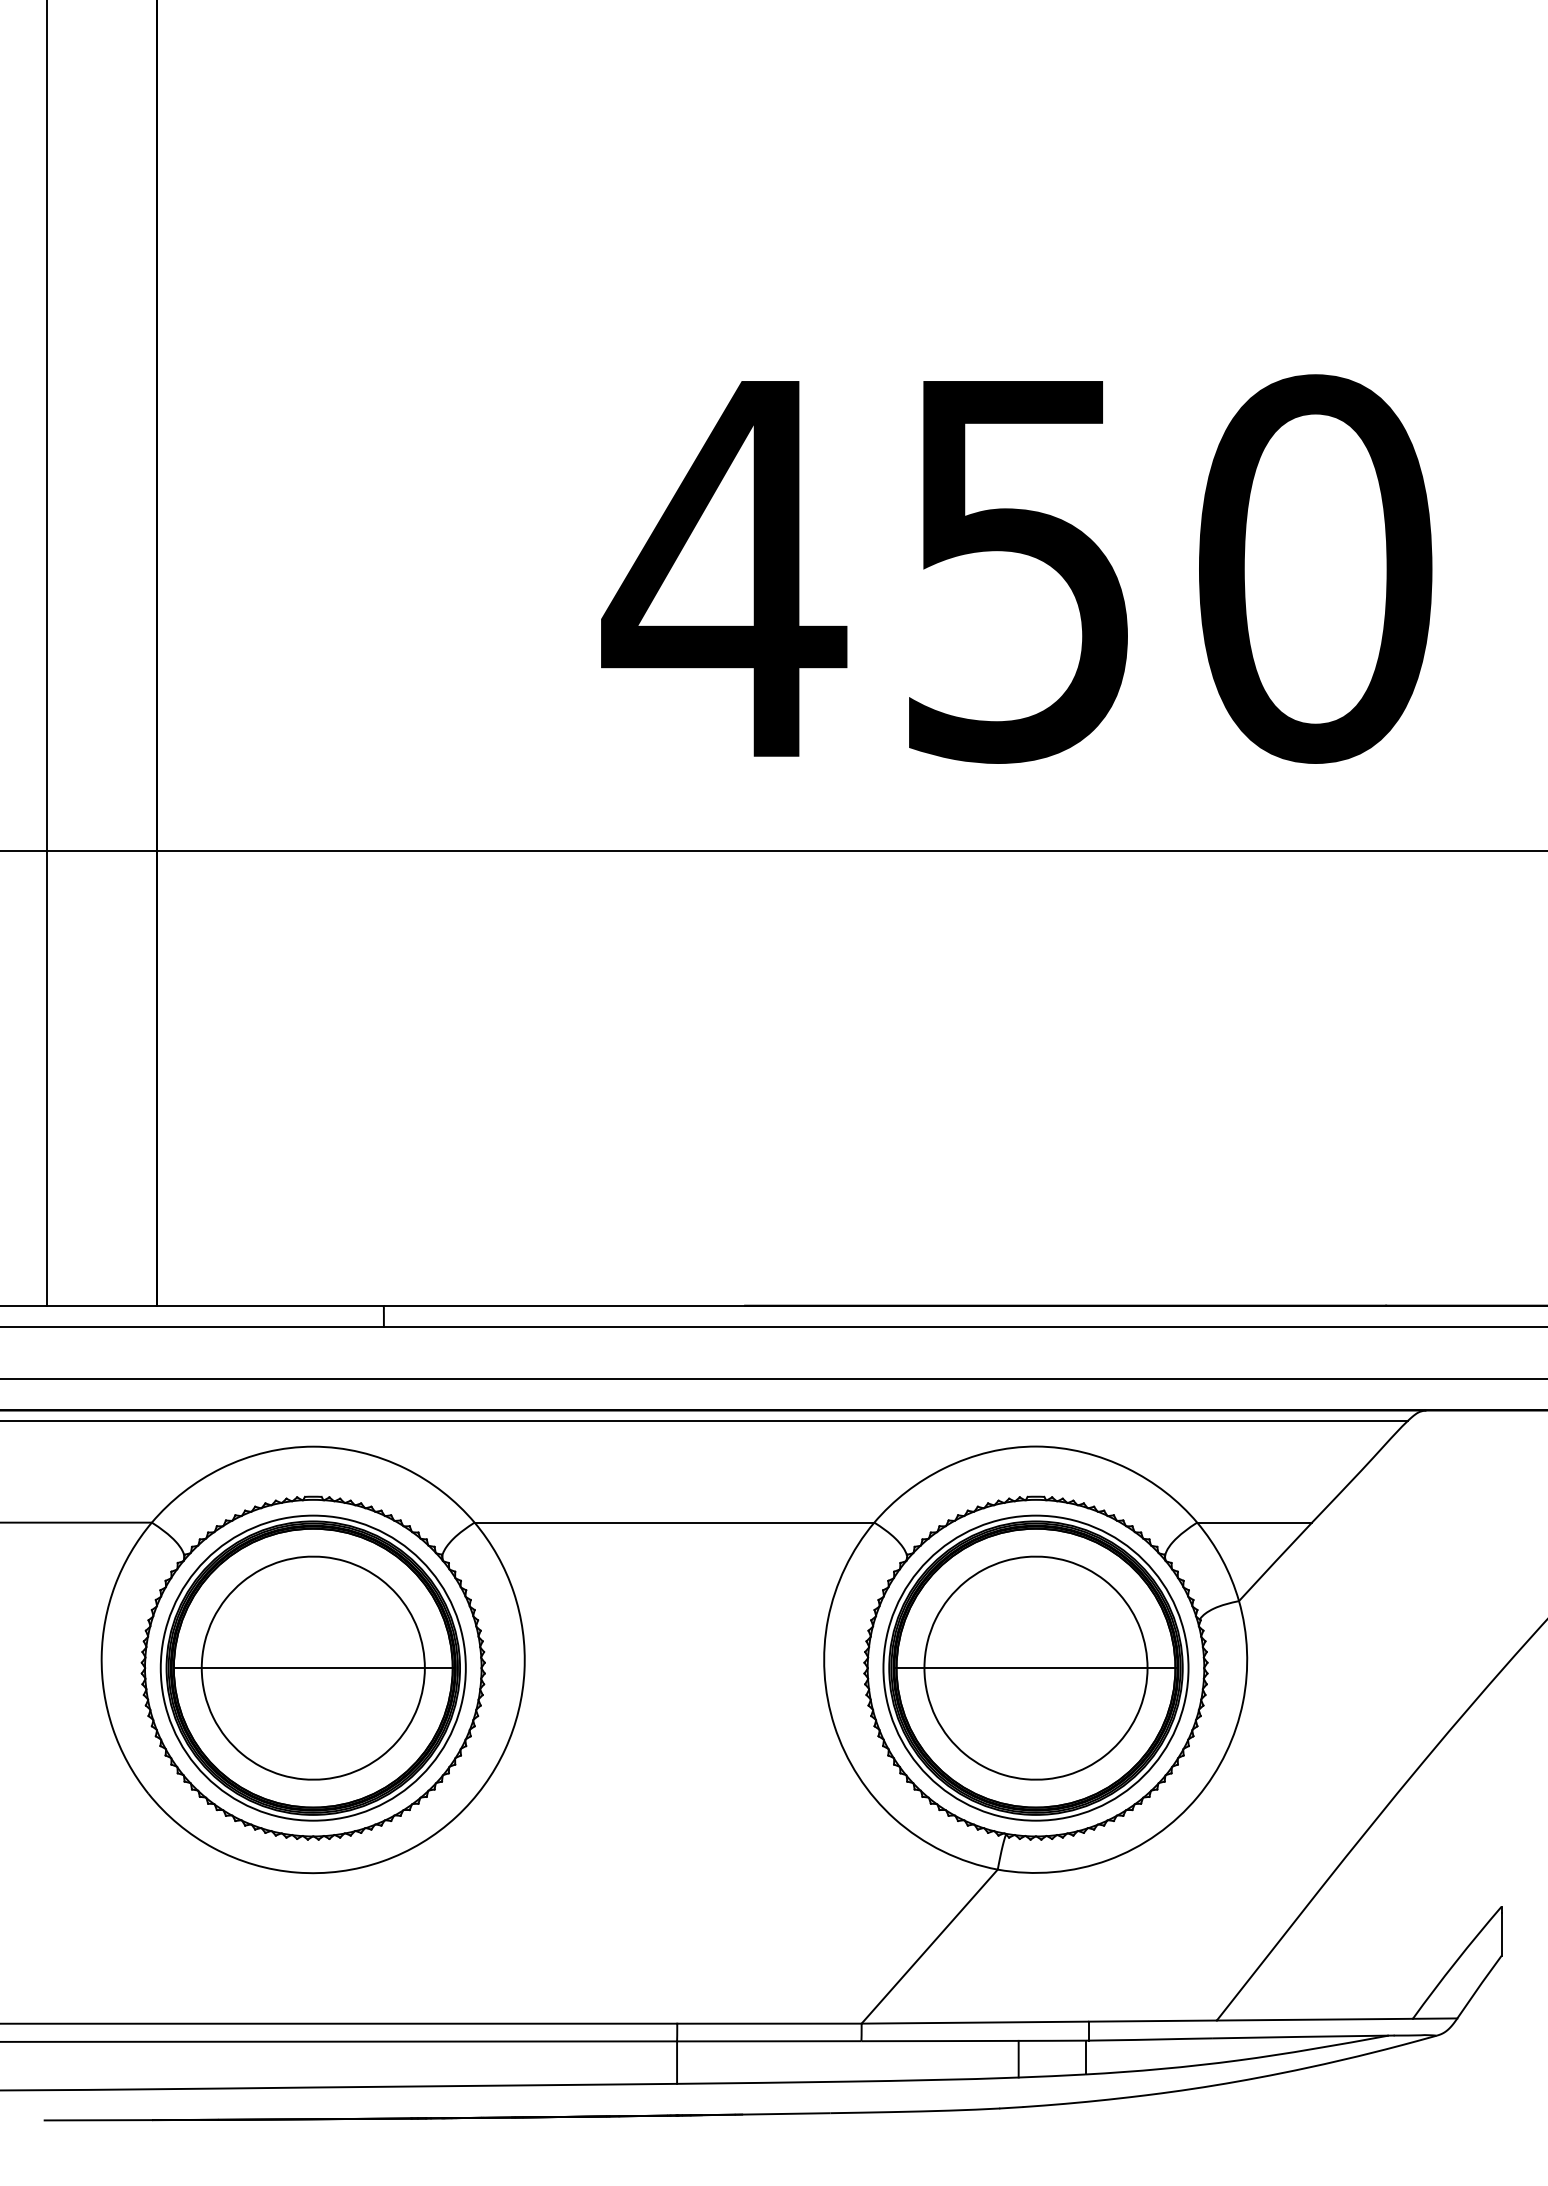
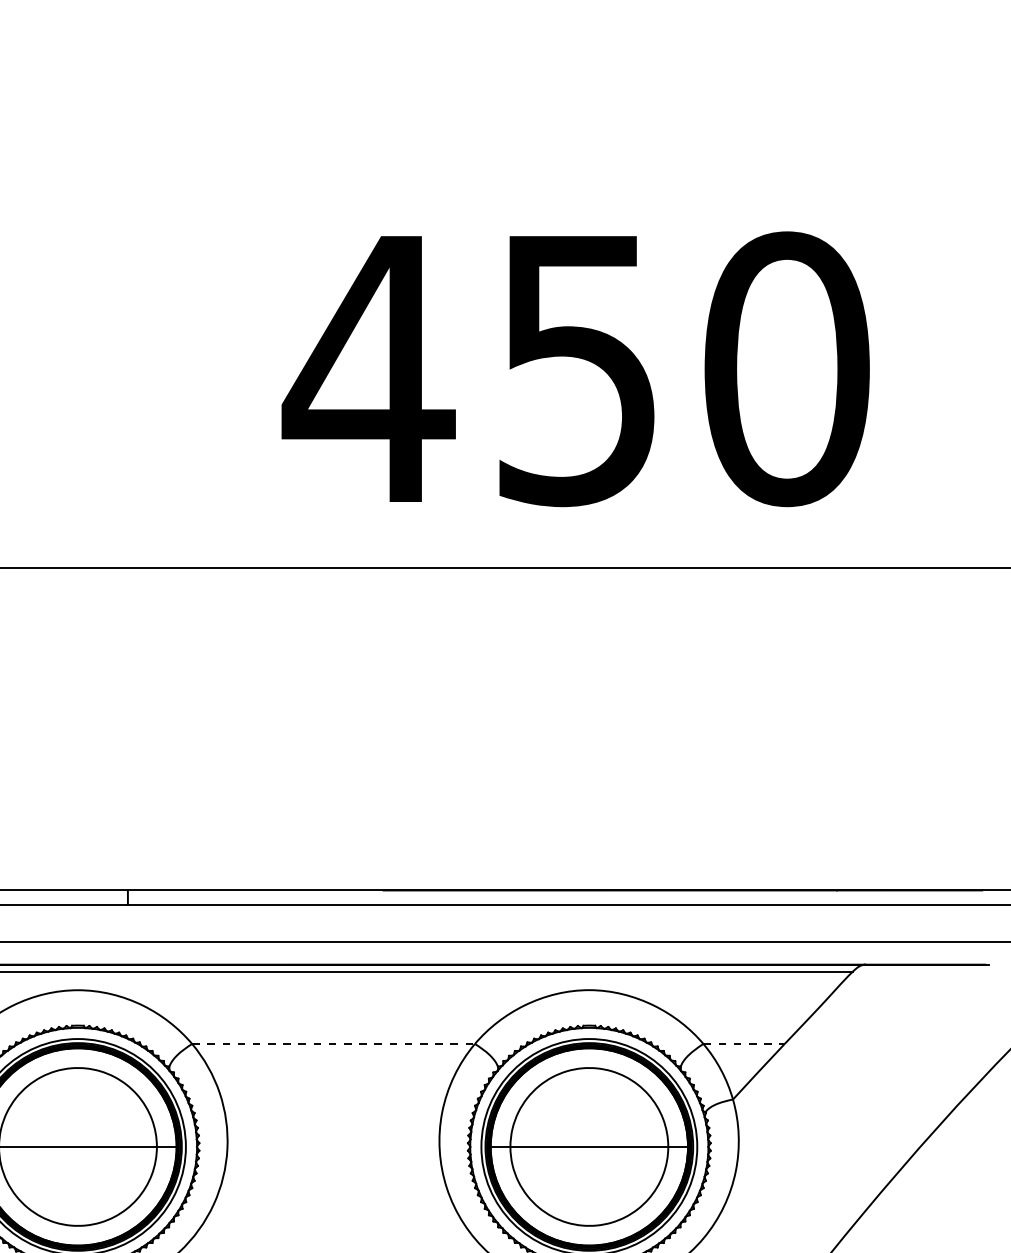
line: (674, 1522) -> (333, 1043), solid -> dashed
line: (1255, 1522) -> (744, 1043), solid -> dashed

